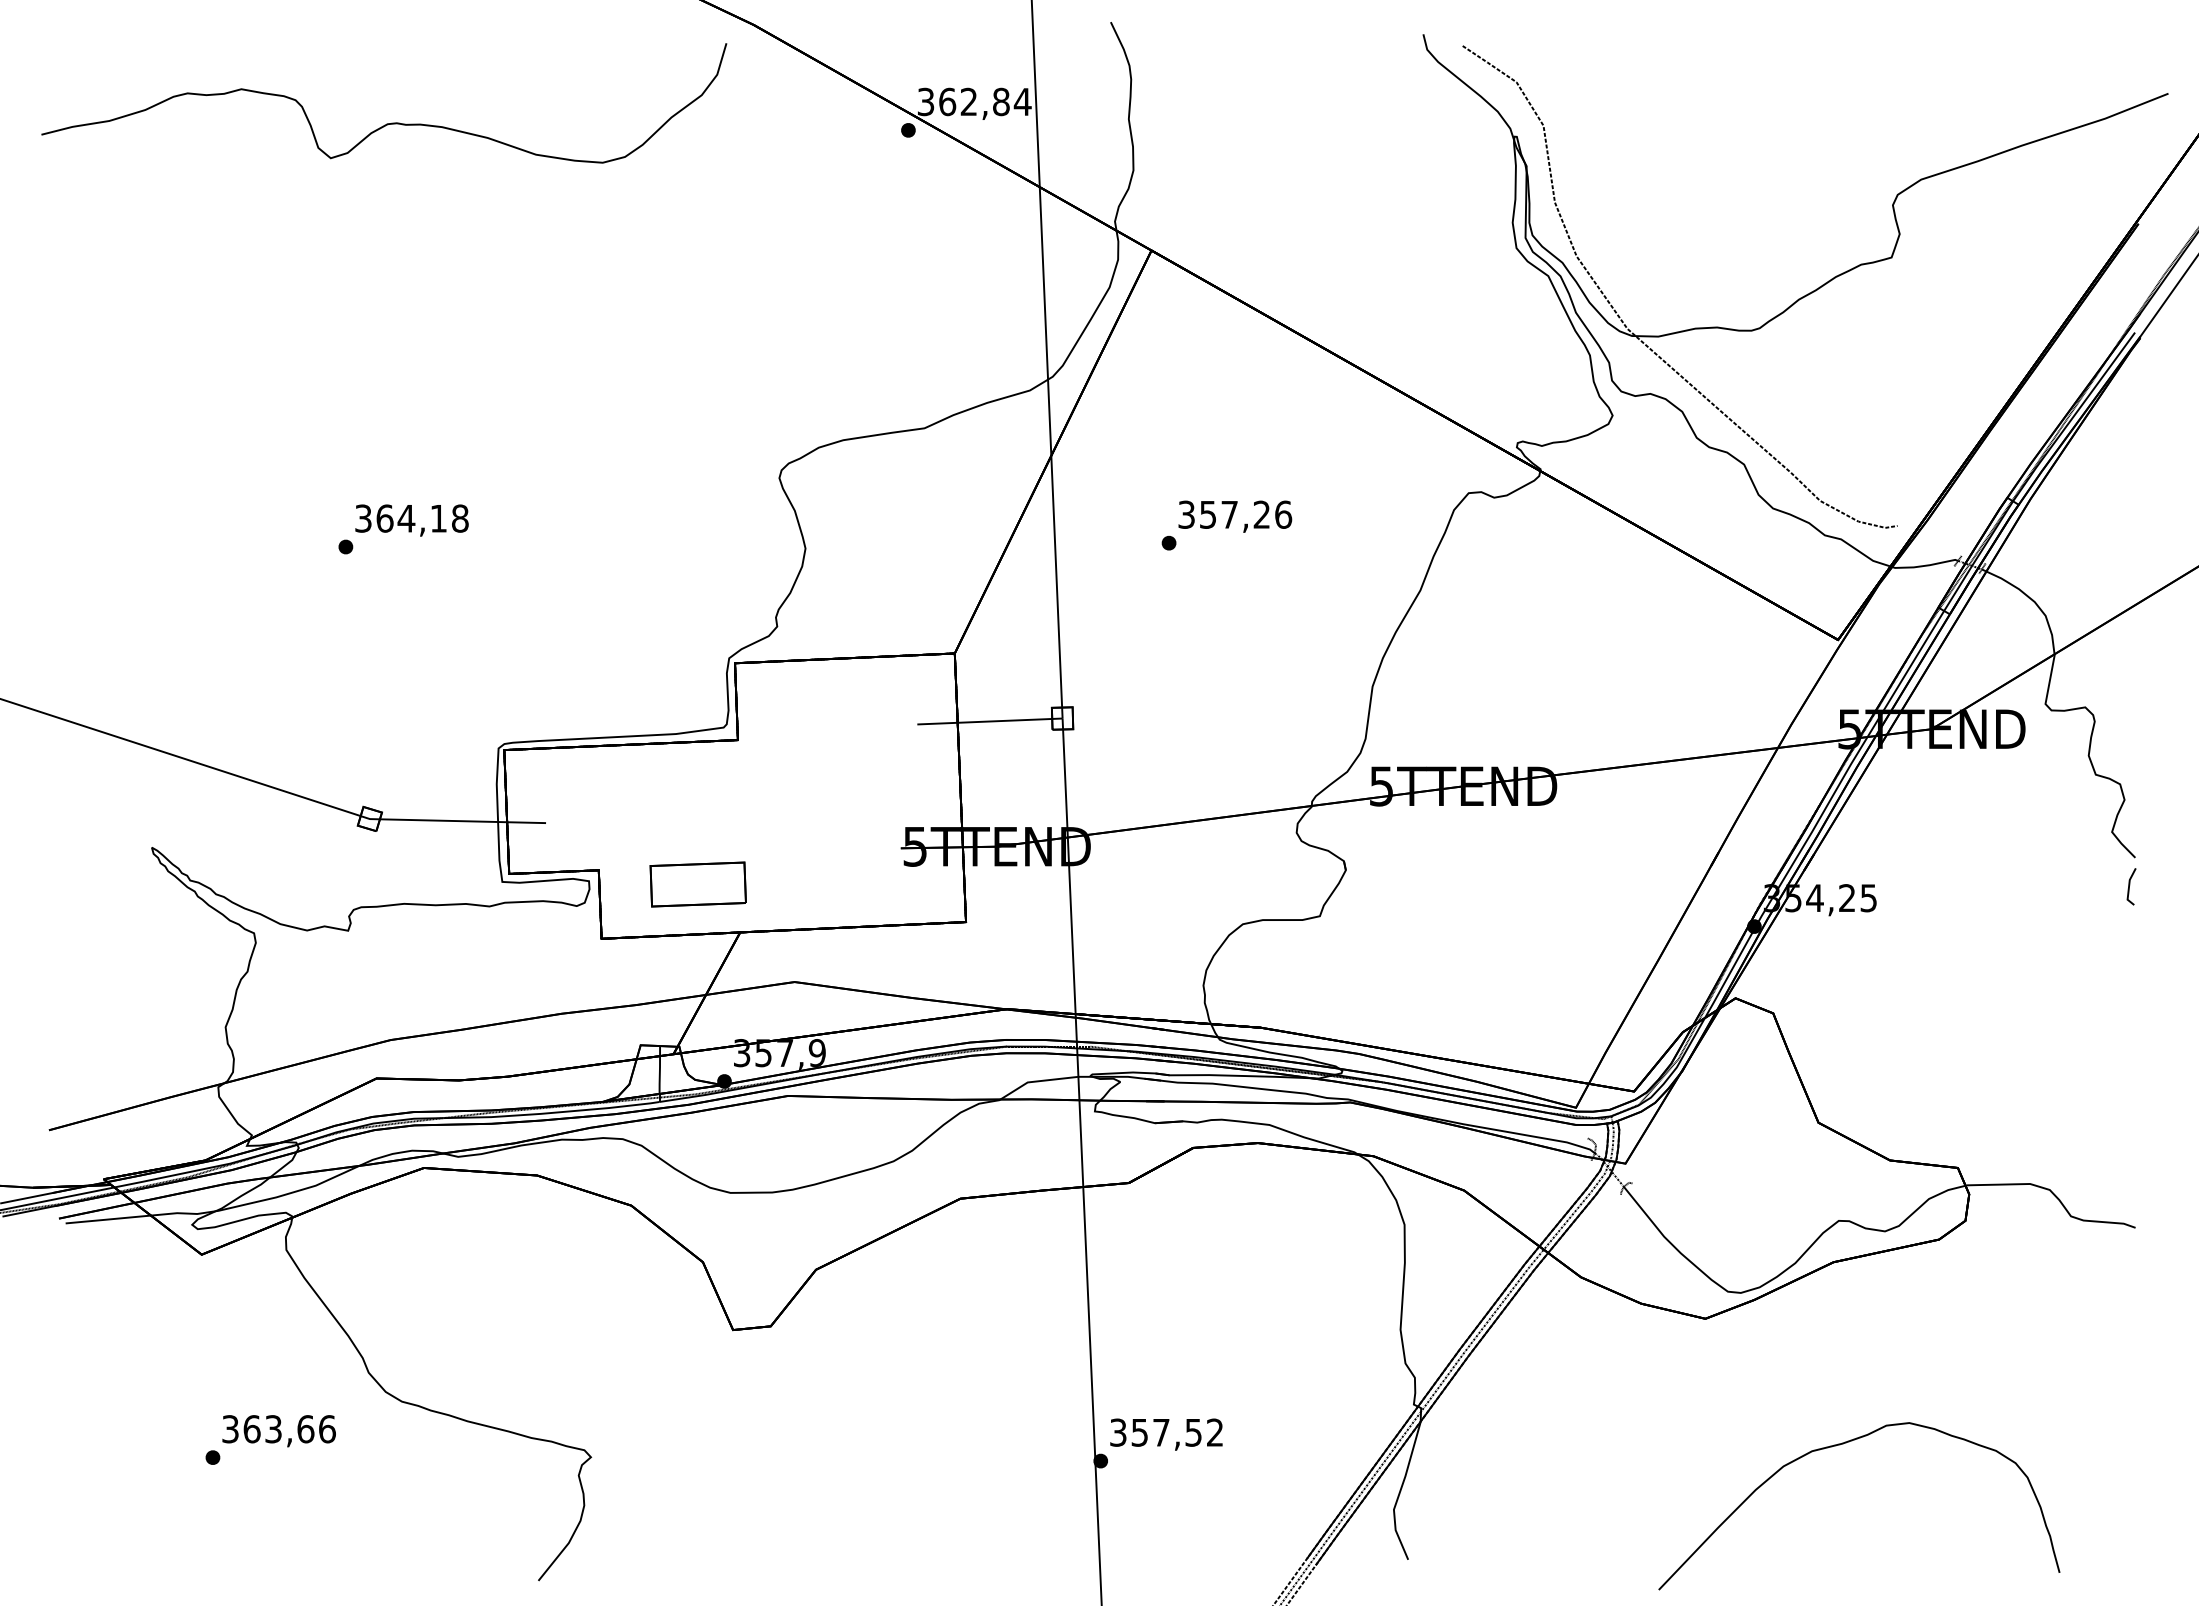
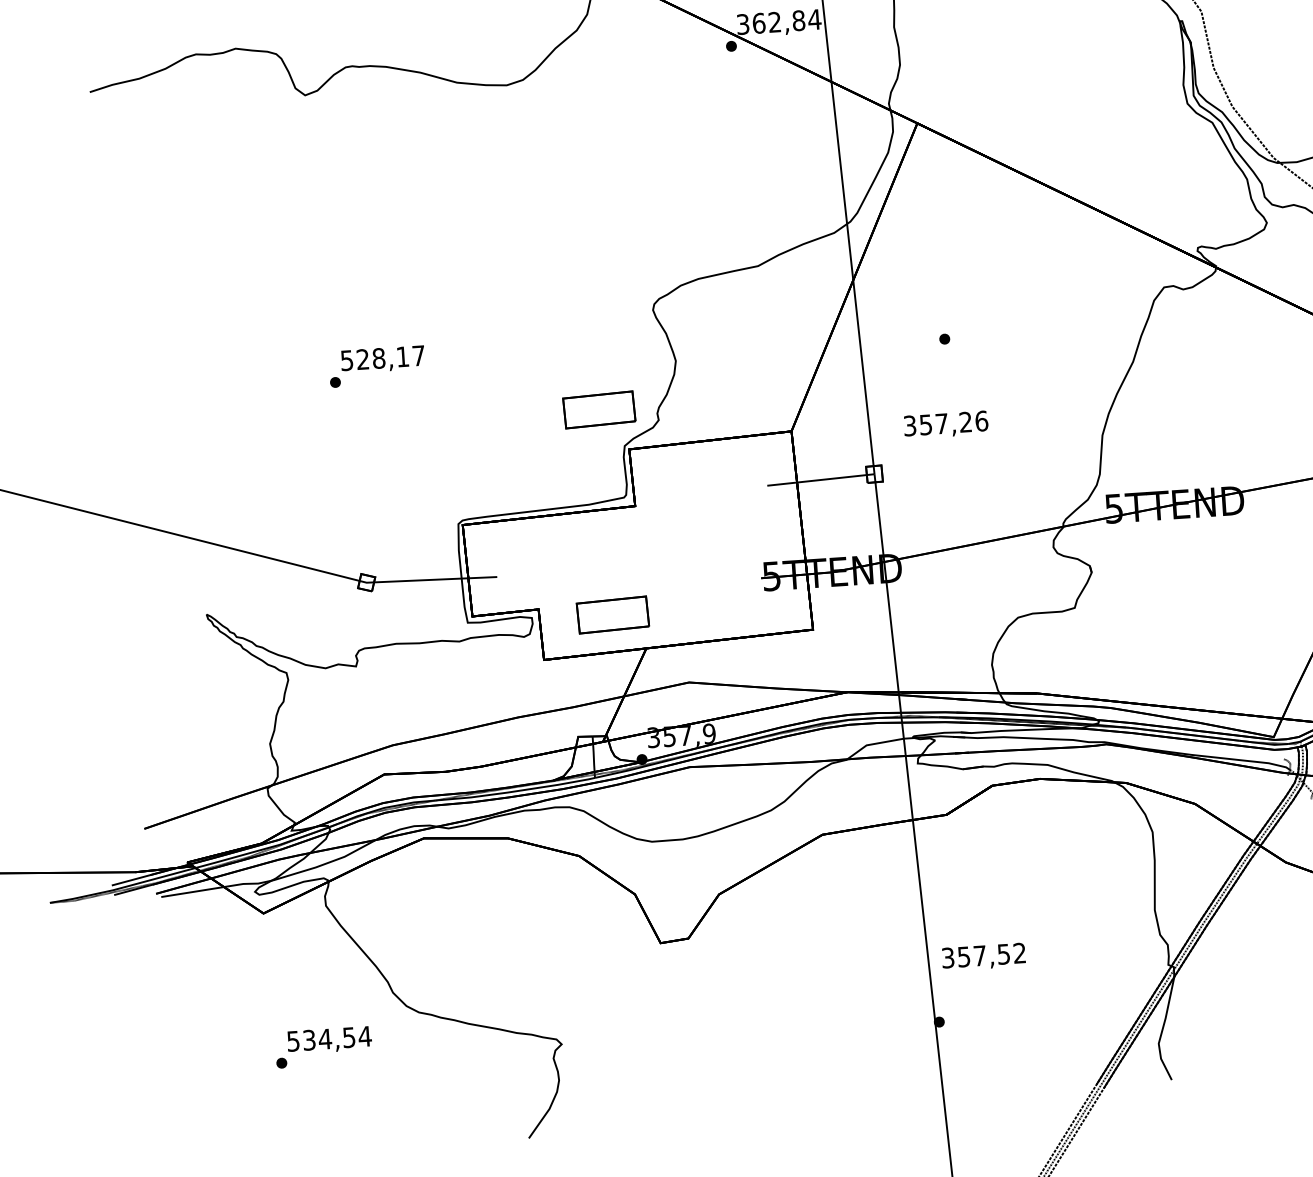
text: (1235, 516) -> (946, 424), moved
text: (412, 518) -> (383, 358), 364,18 -> 528,17
part: (697, 607) -> (598, 409), added
text: (279, 1429) -> (329, 1039), 363,66 -> 534,54
text: (1166, 1434) -> (983, 956), moved

